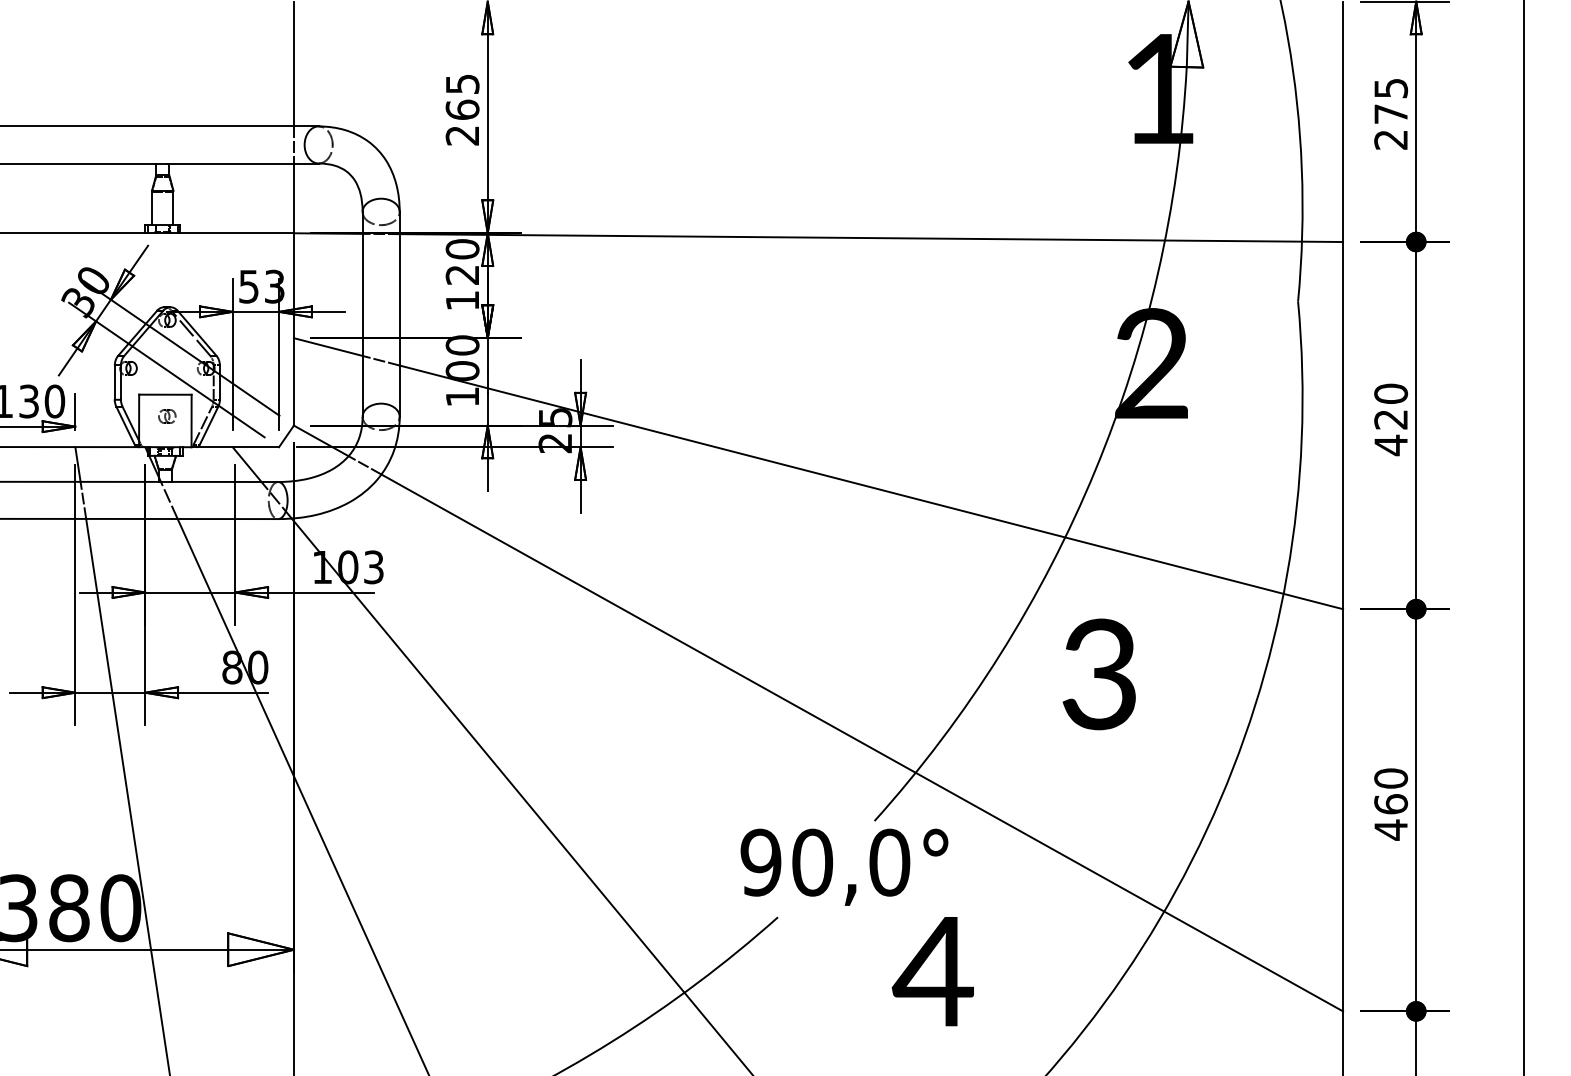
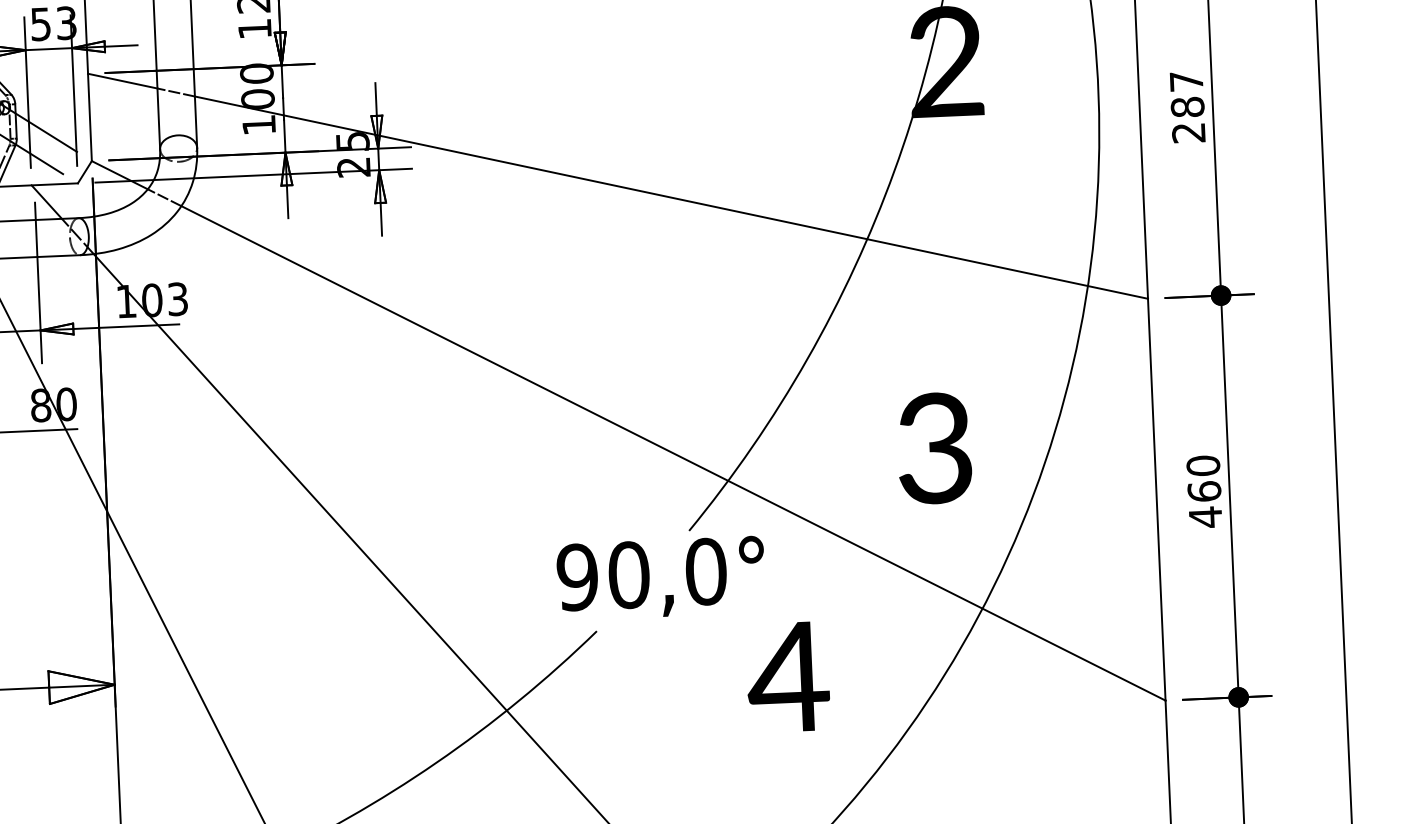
text: (1391, 419) -> (1188, 107), 420 -> 287
text: (1098, 674) -> (933, 448), moved
text: (932, 971) -> (787, 677), moved

